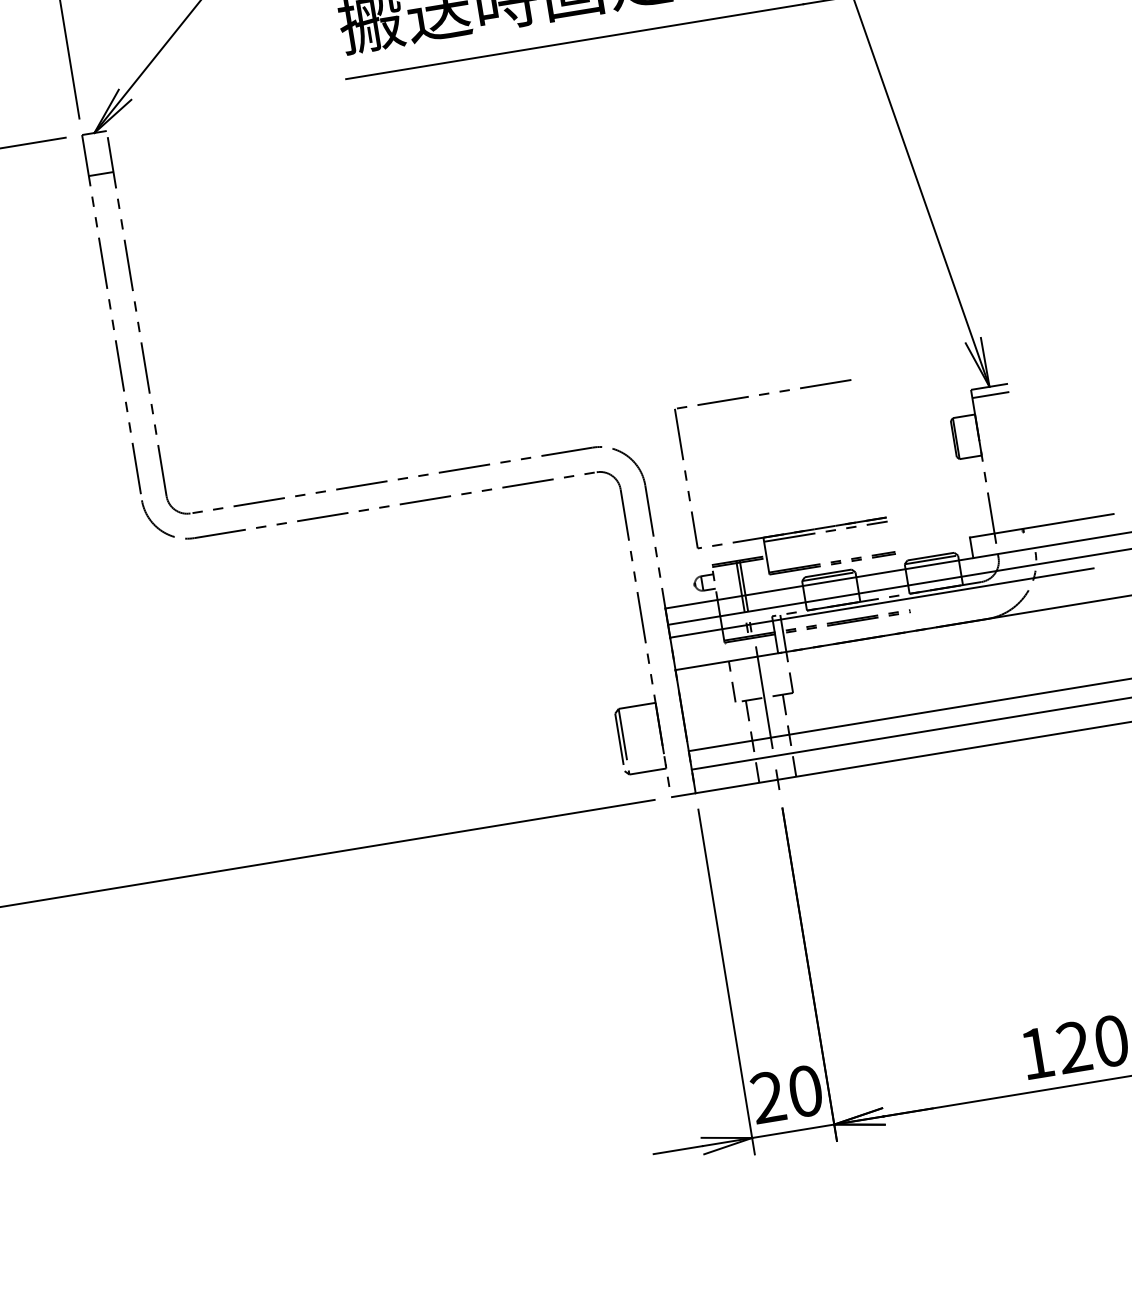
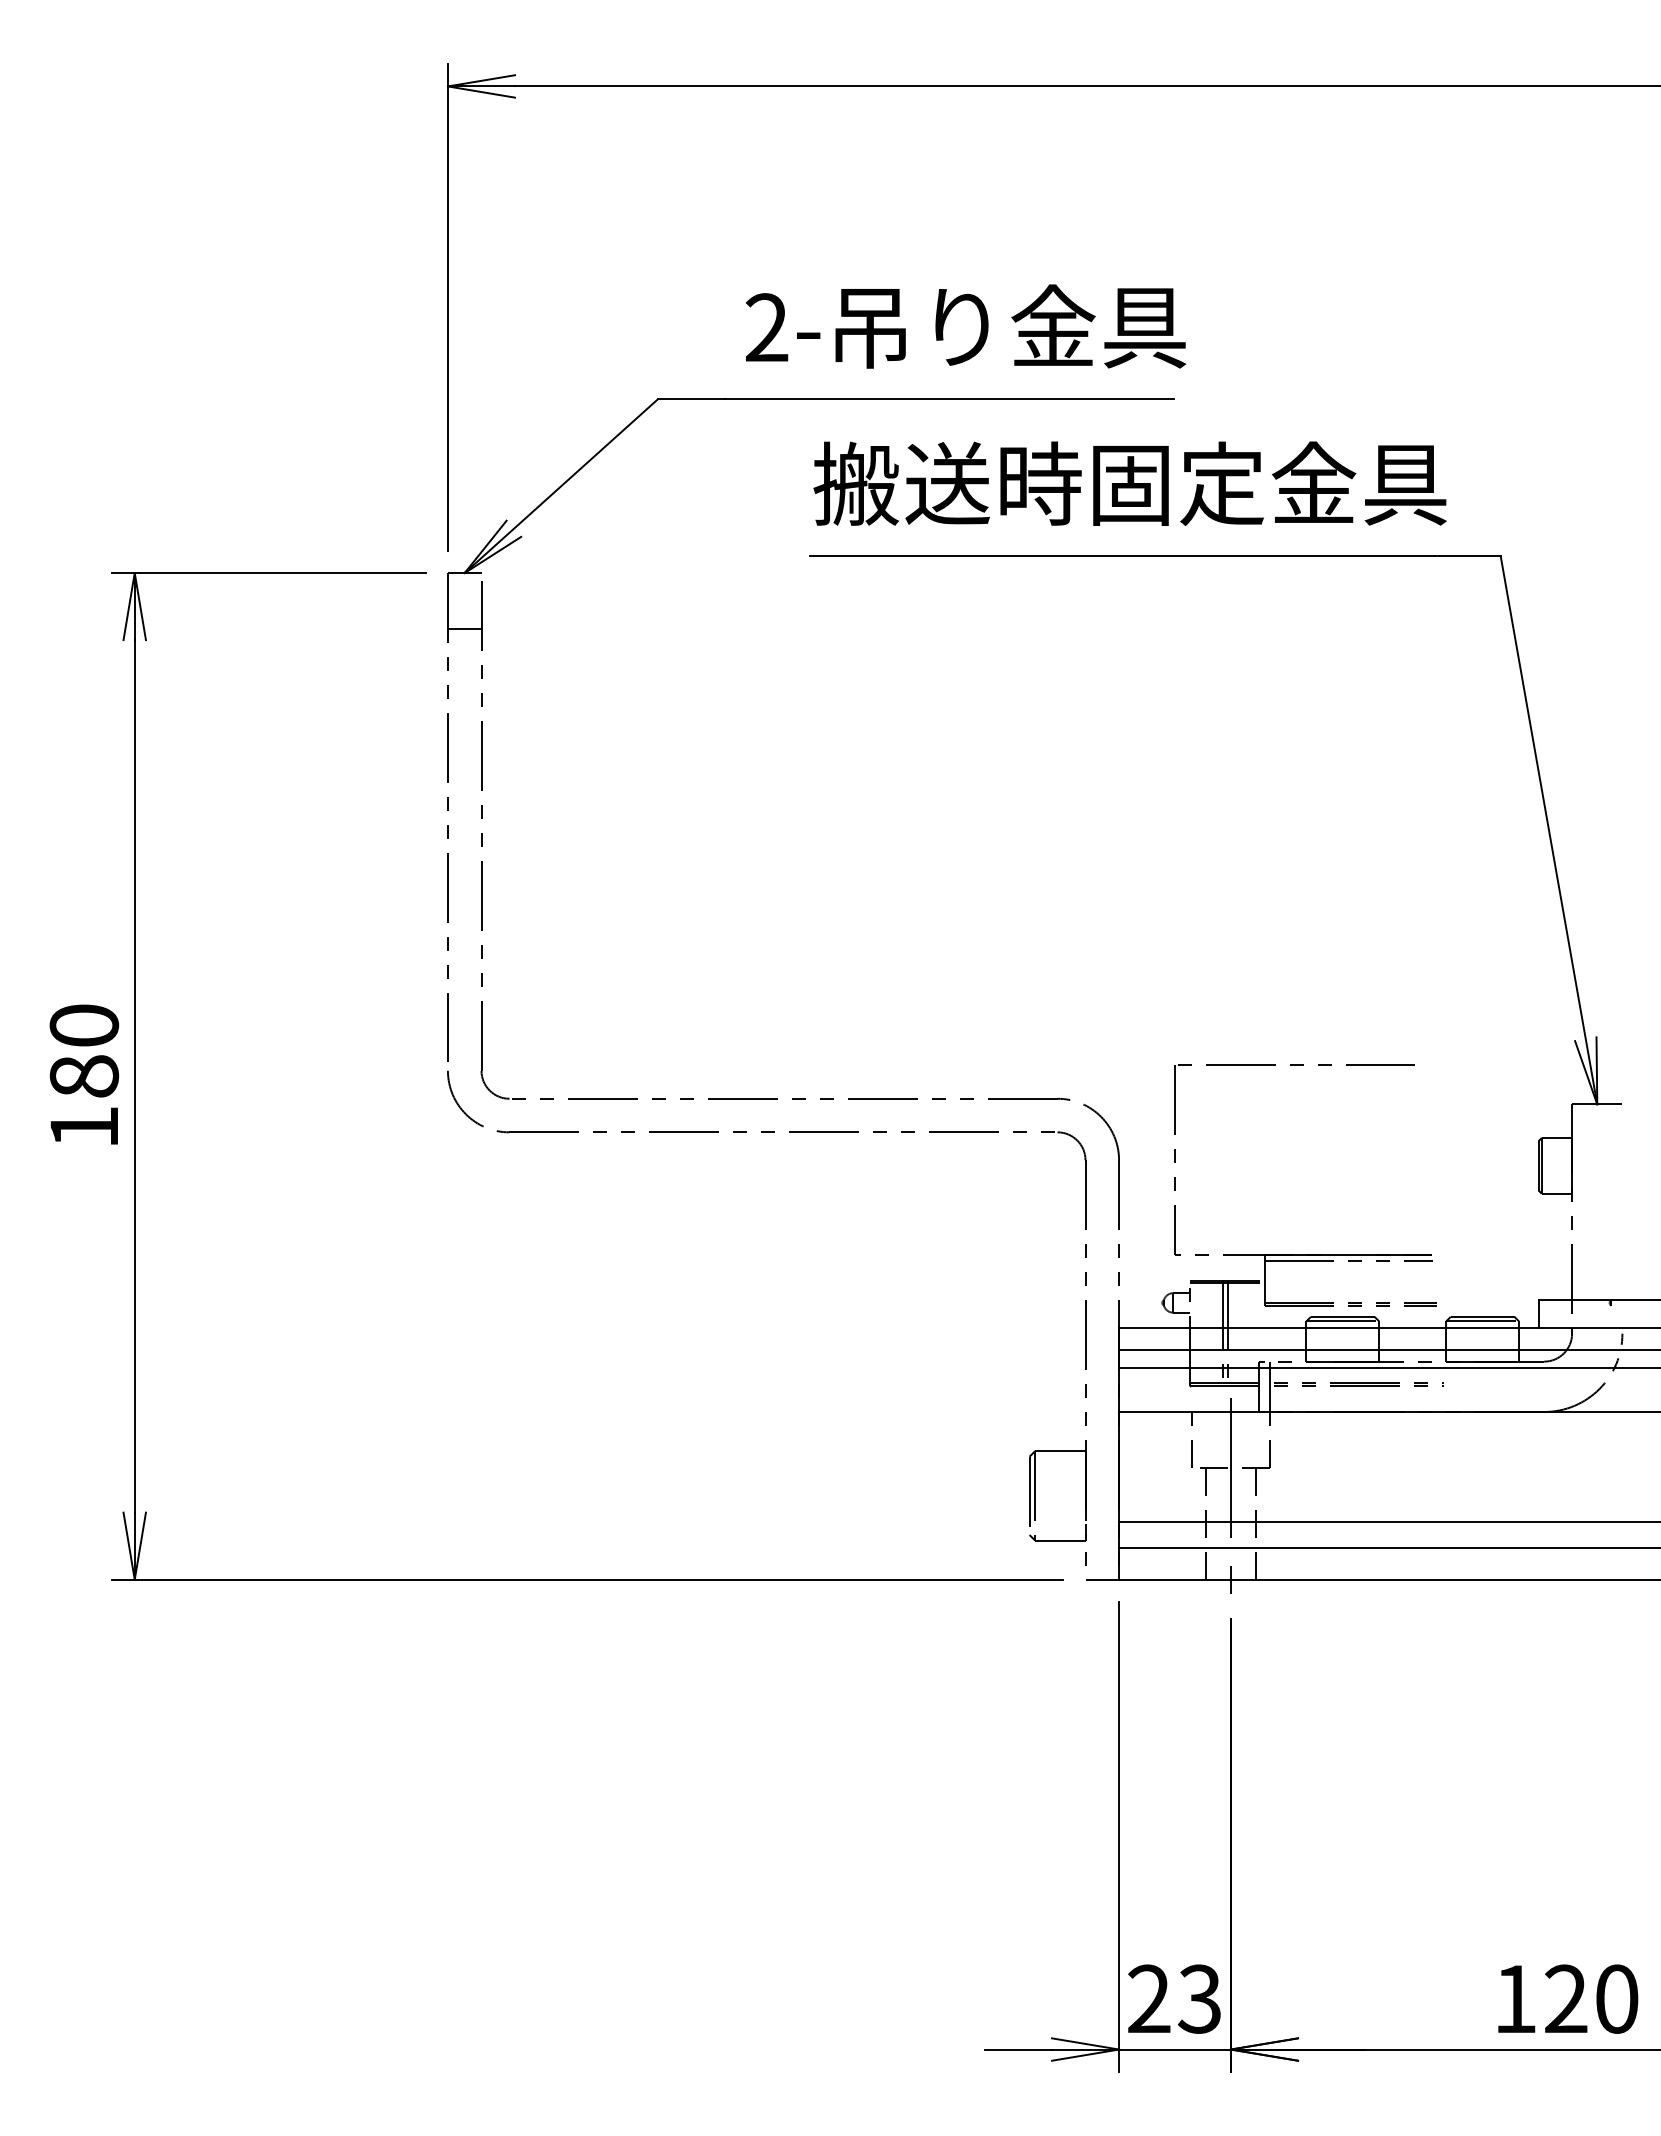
line: (991, 394) -> (1597, 1115), removed
text: (805, 1090) -> (1199, 1998), 20 -> 23

